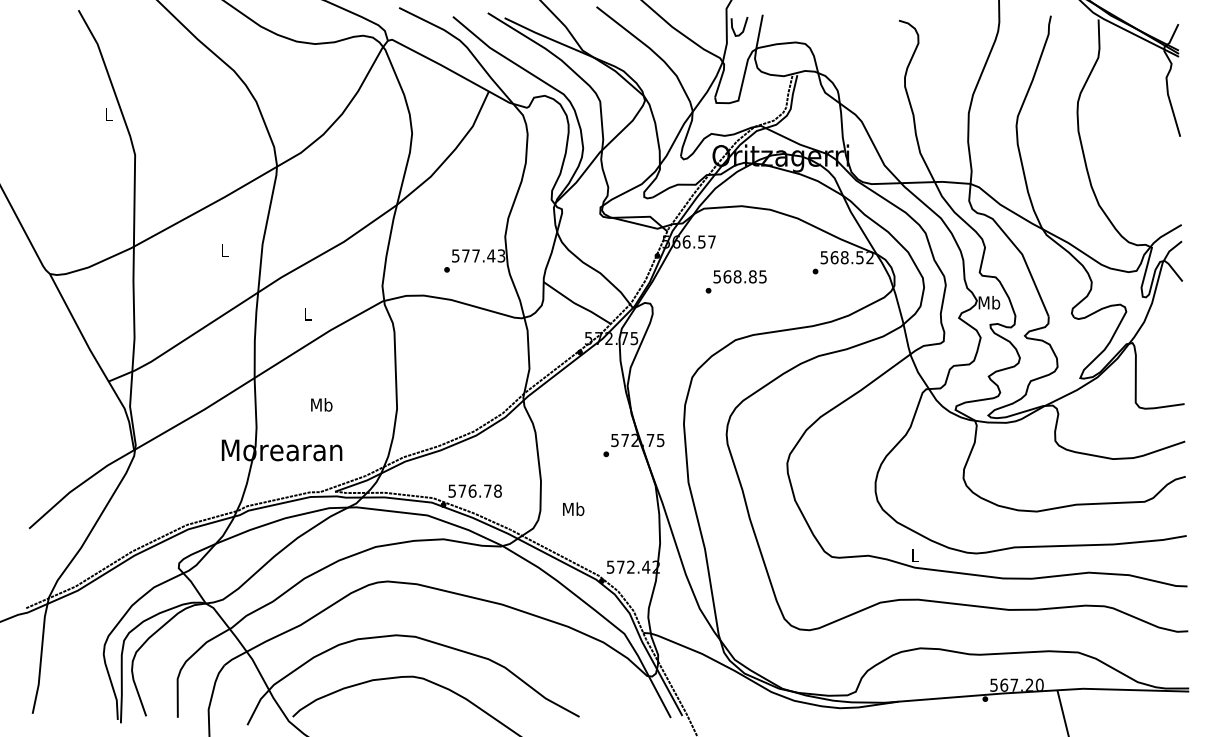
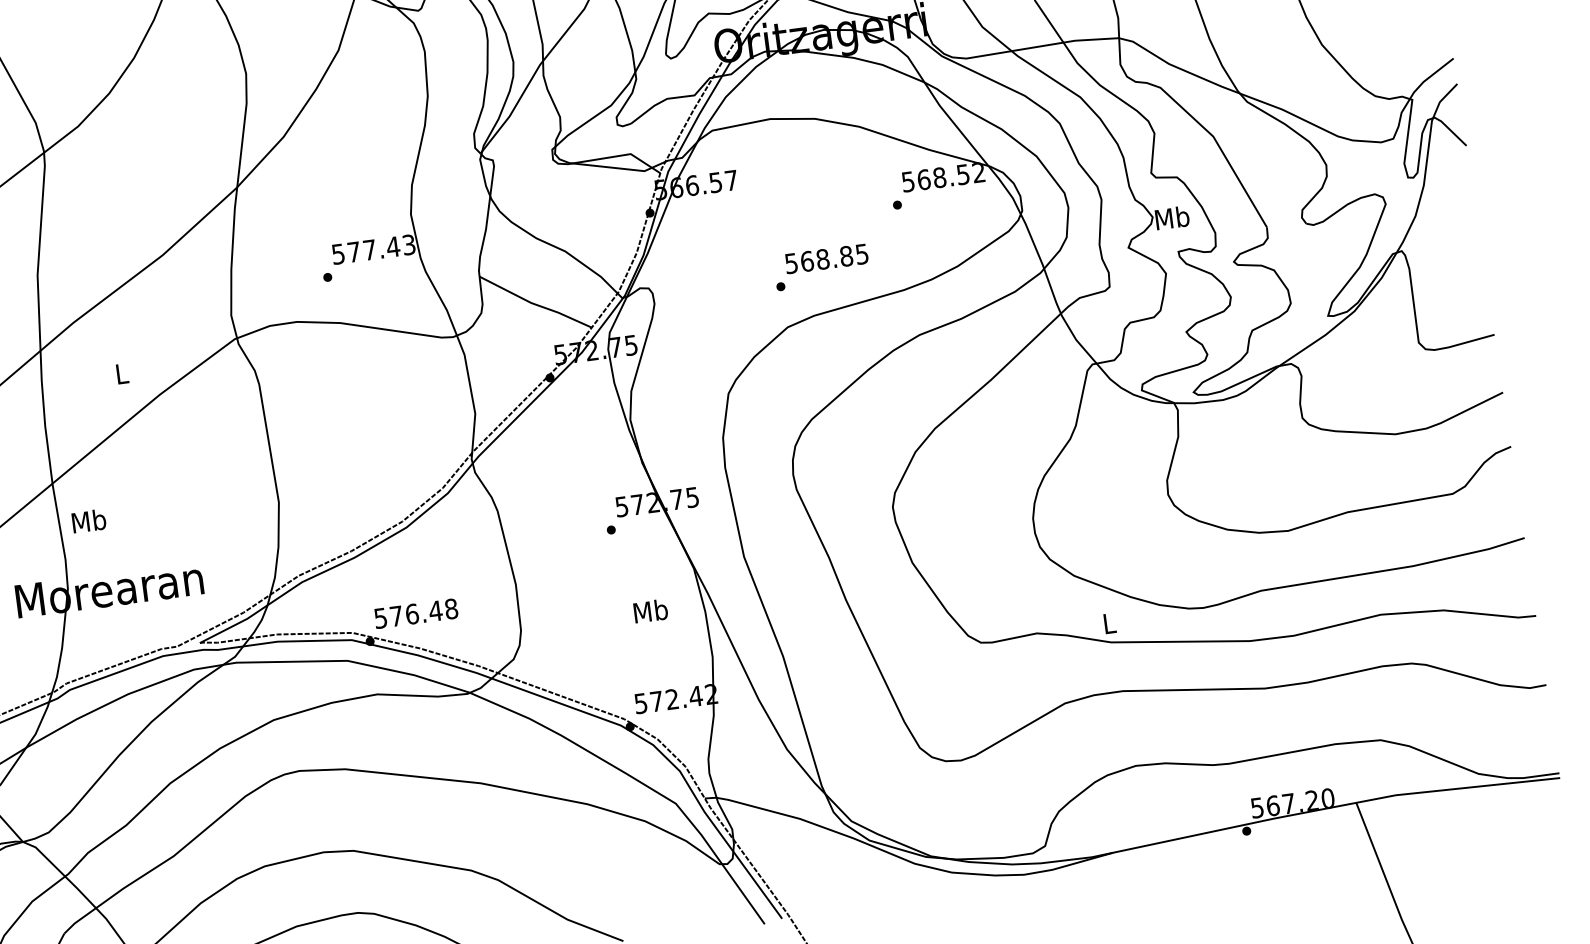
text: (735, 281) -> (820, 266), moved
text: (321, 404) -> (88, 520), moved
text: (487, 490) -> (435, 610), 576.78 -> 576.48
text: (573, 508) -> (650, 610), moved

